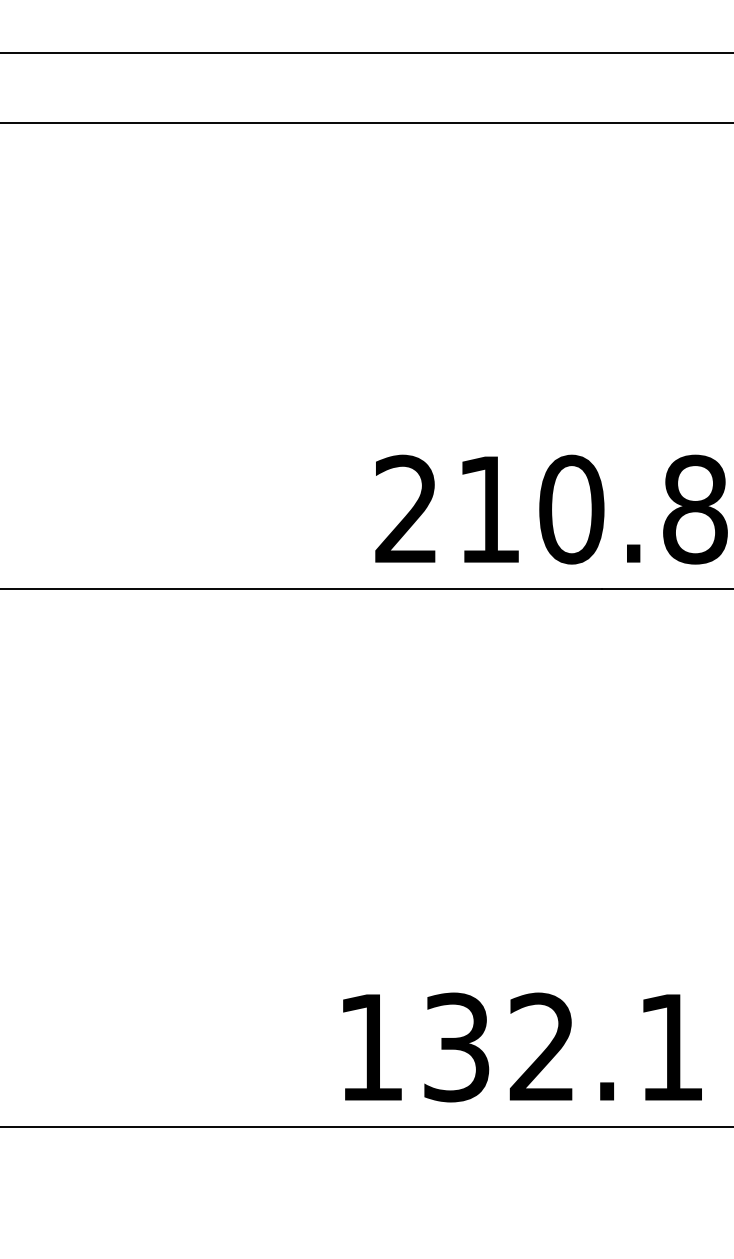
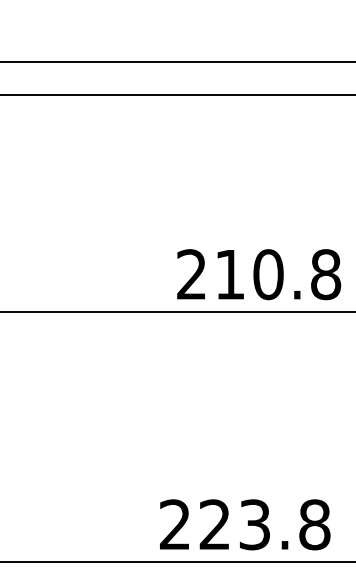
text: (522, 1046) -> (245, 524), 132.1 -> 223.8

